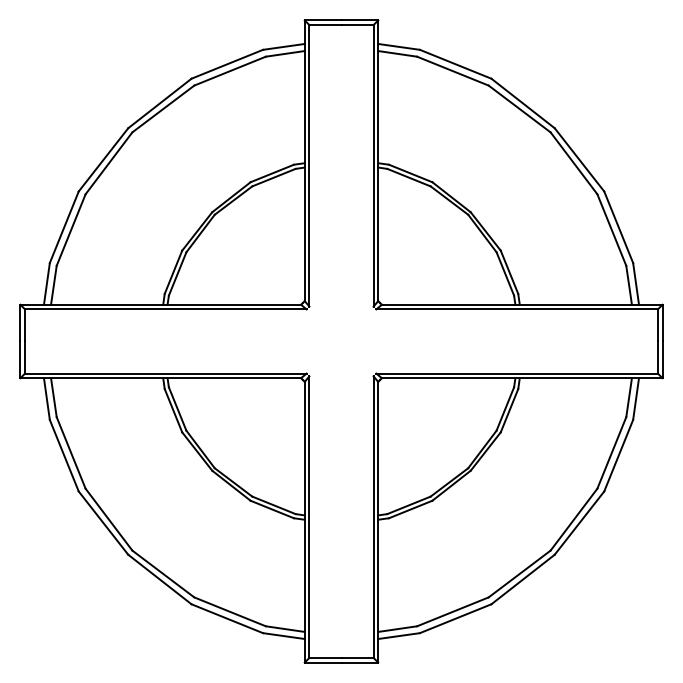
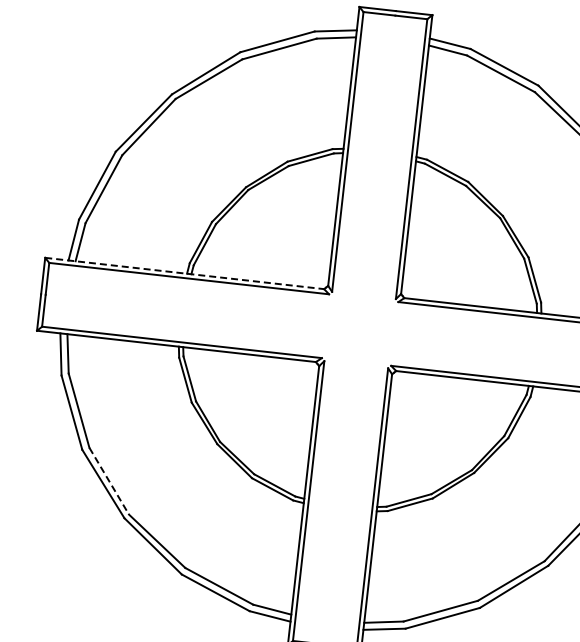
line: (161, 304) -> (185, 273), solid -> dashed
line: (108, 519) -> (108, 481), solid -> dashed

